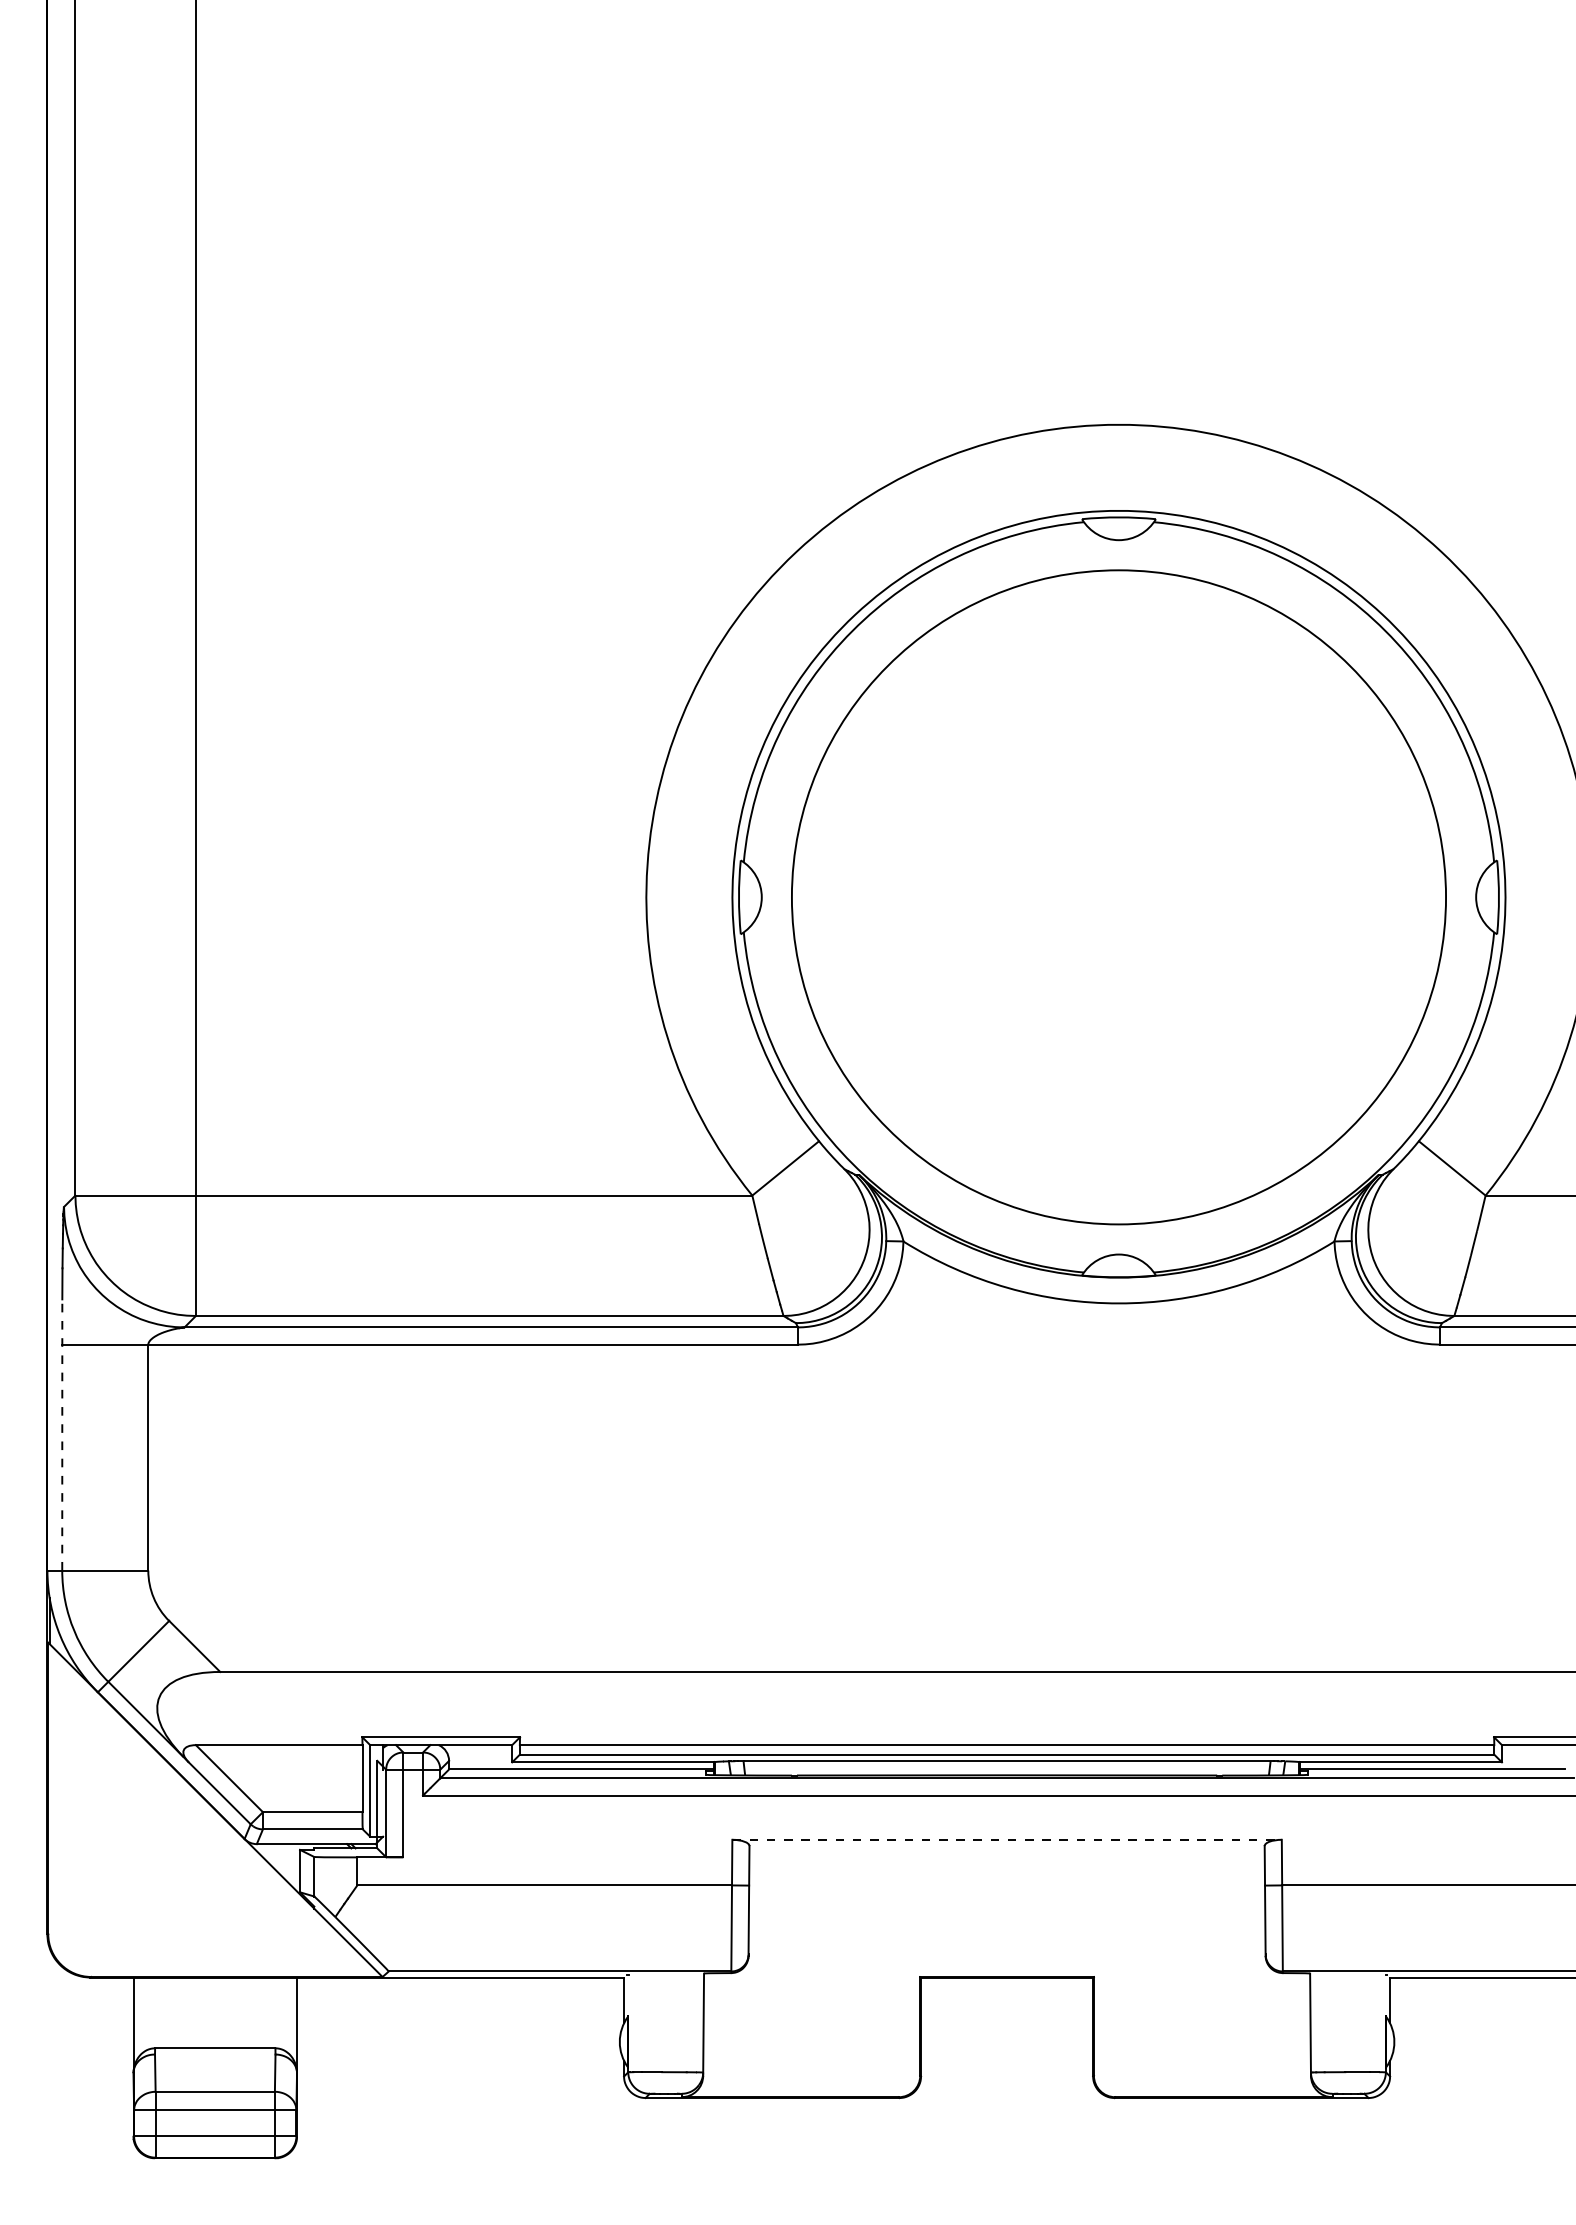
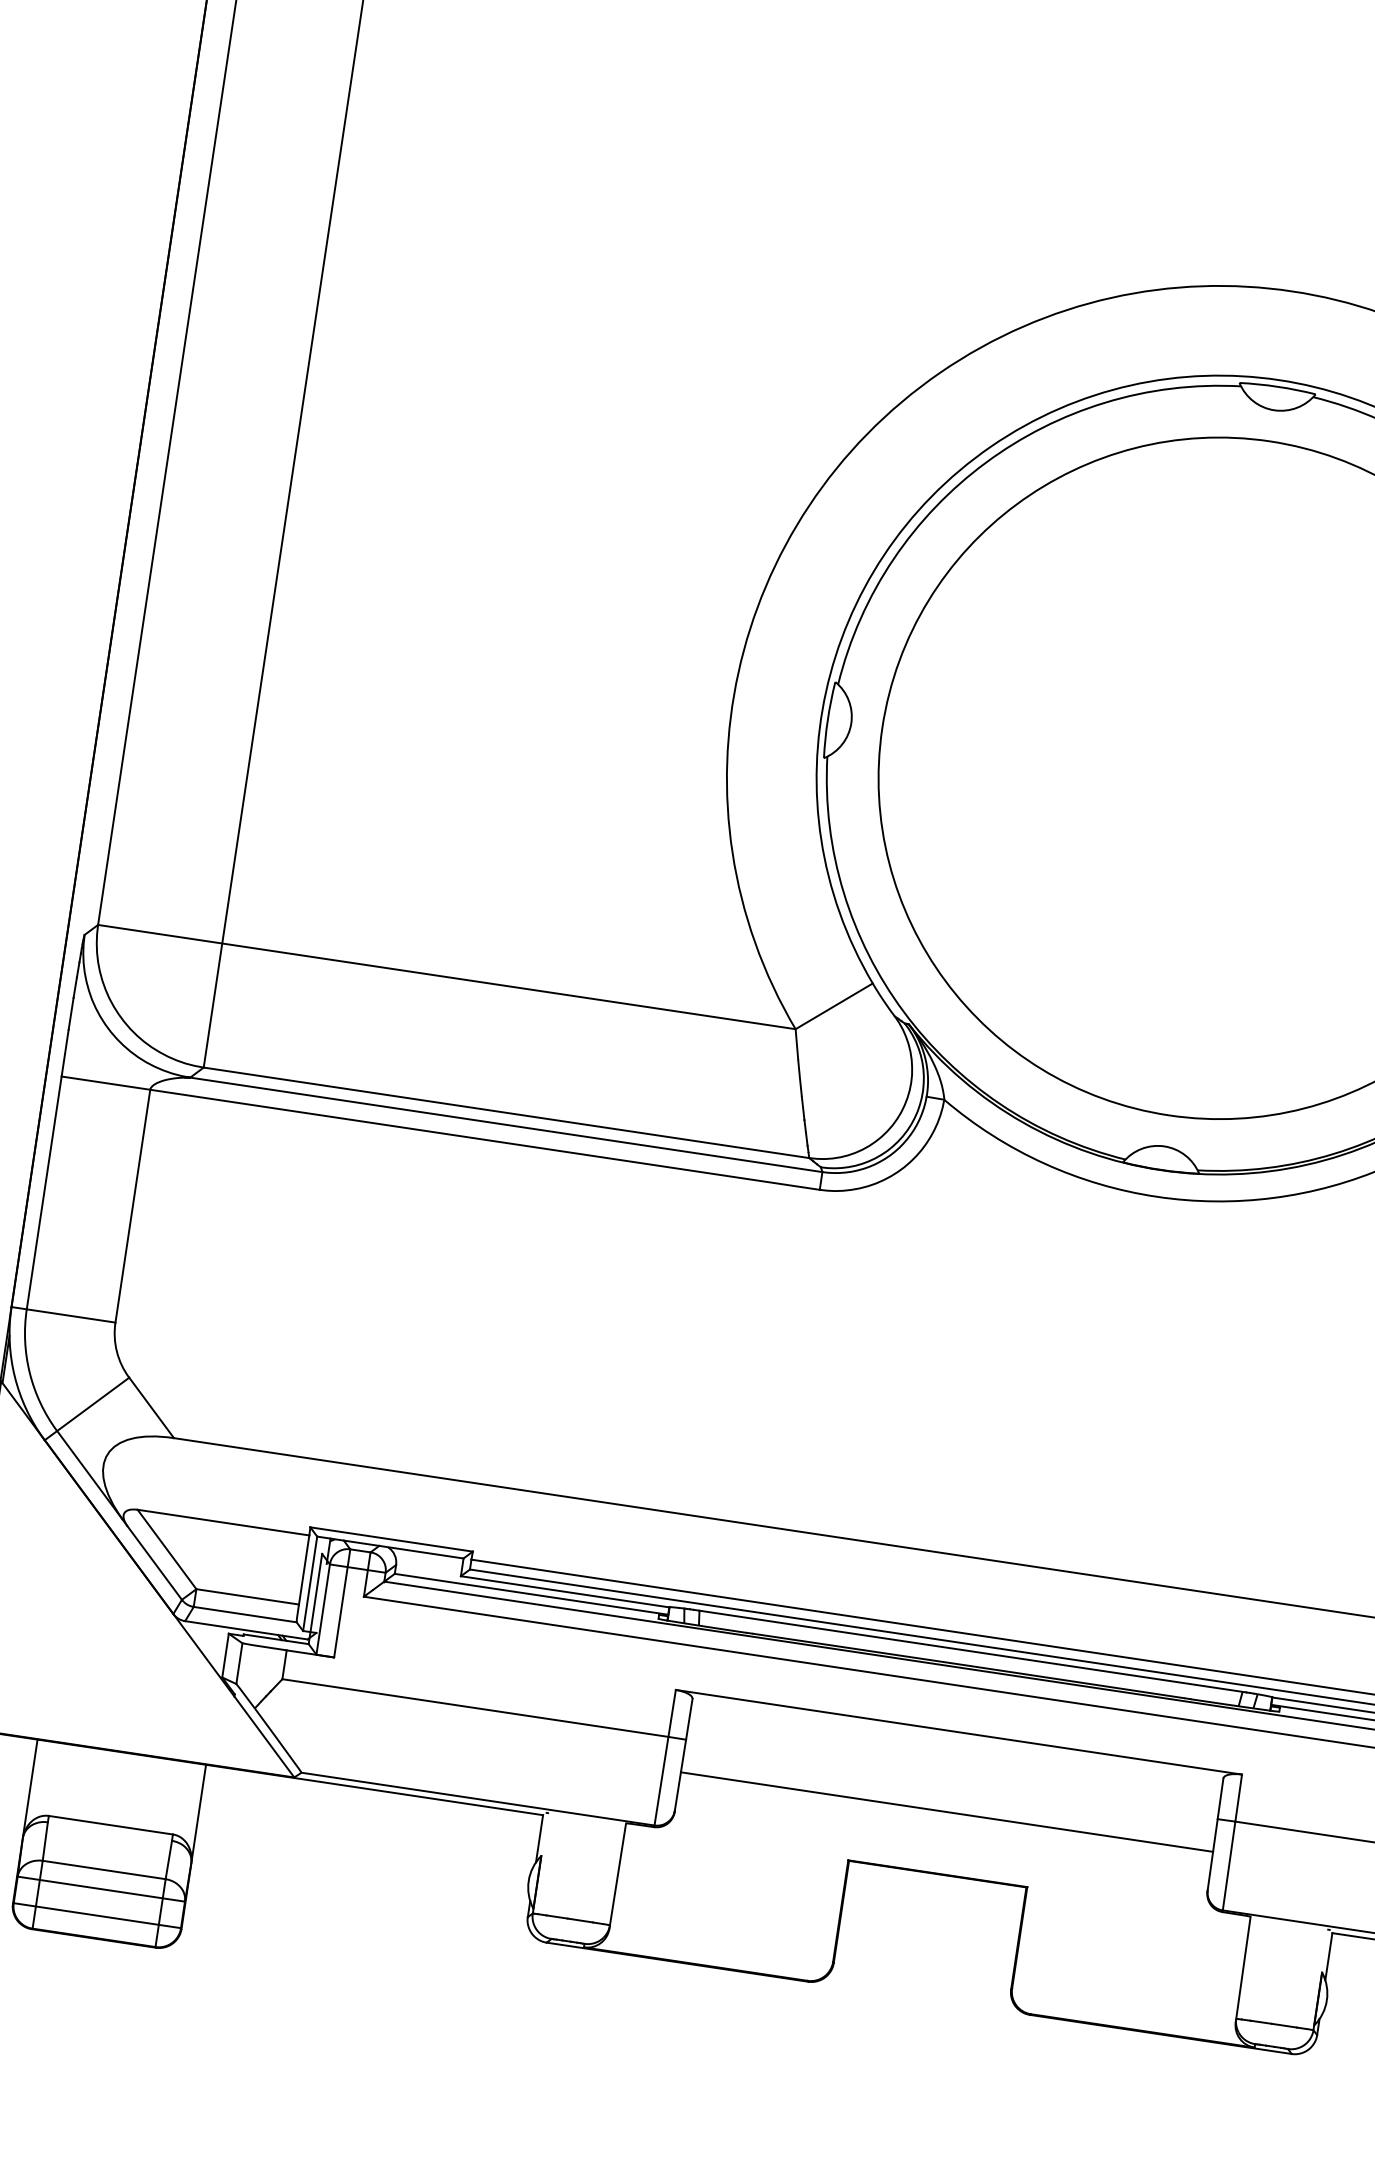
line: (62, 1434) -> (48, 1169), dashed -> solid
line: (1007, 1839) -> (959, 1732), dashed -> solid
line: (1006, 1917) -> (946, 1812), added

